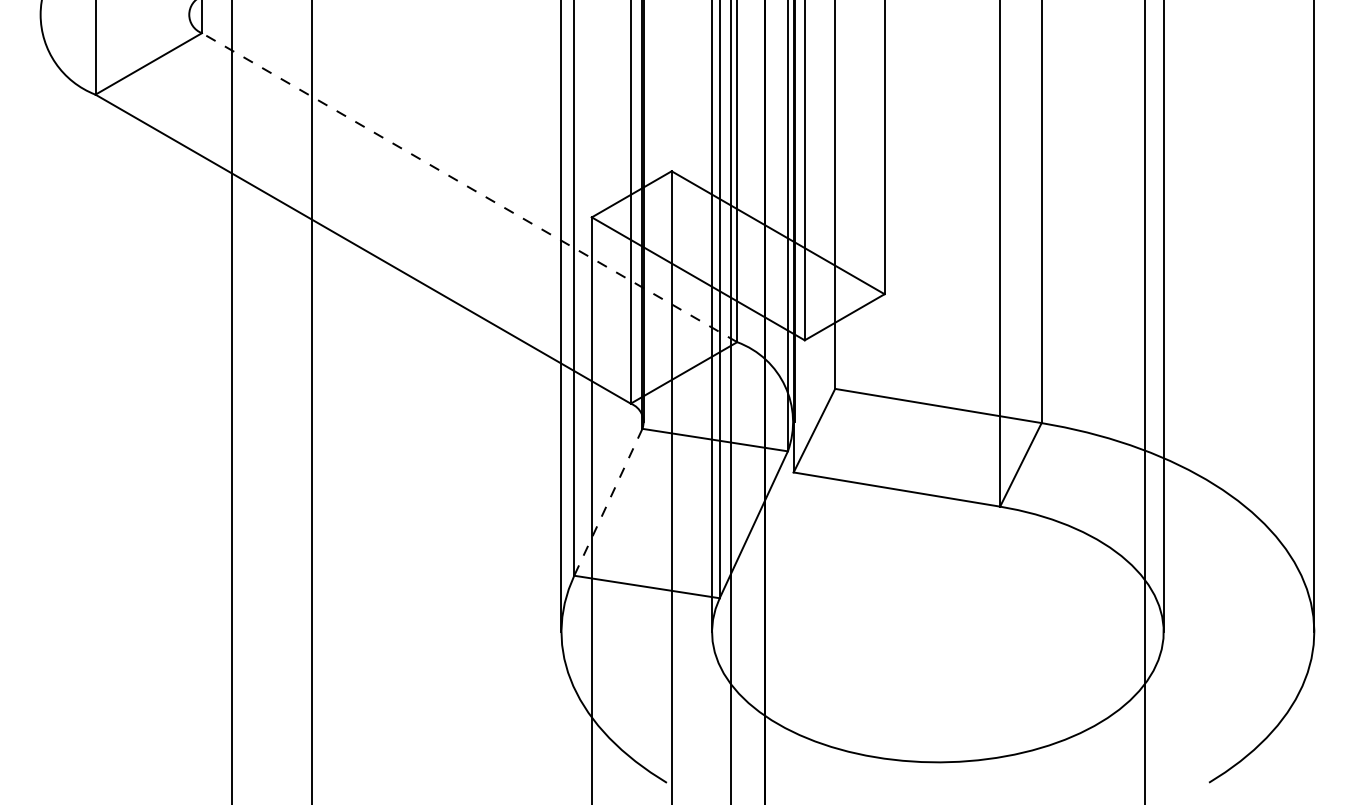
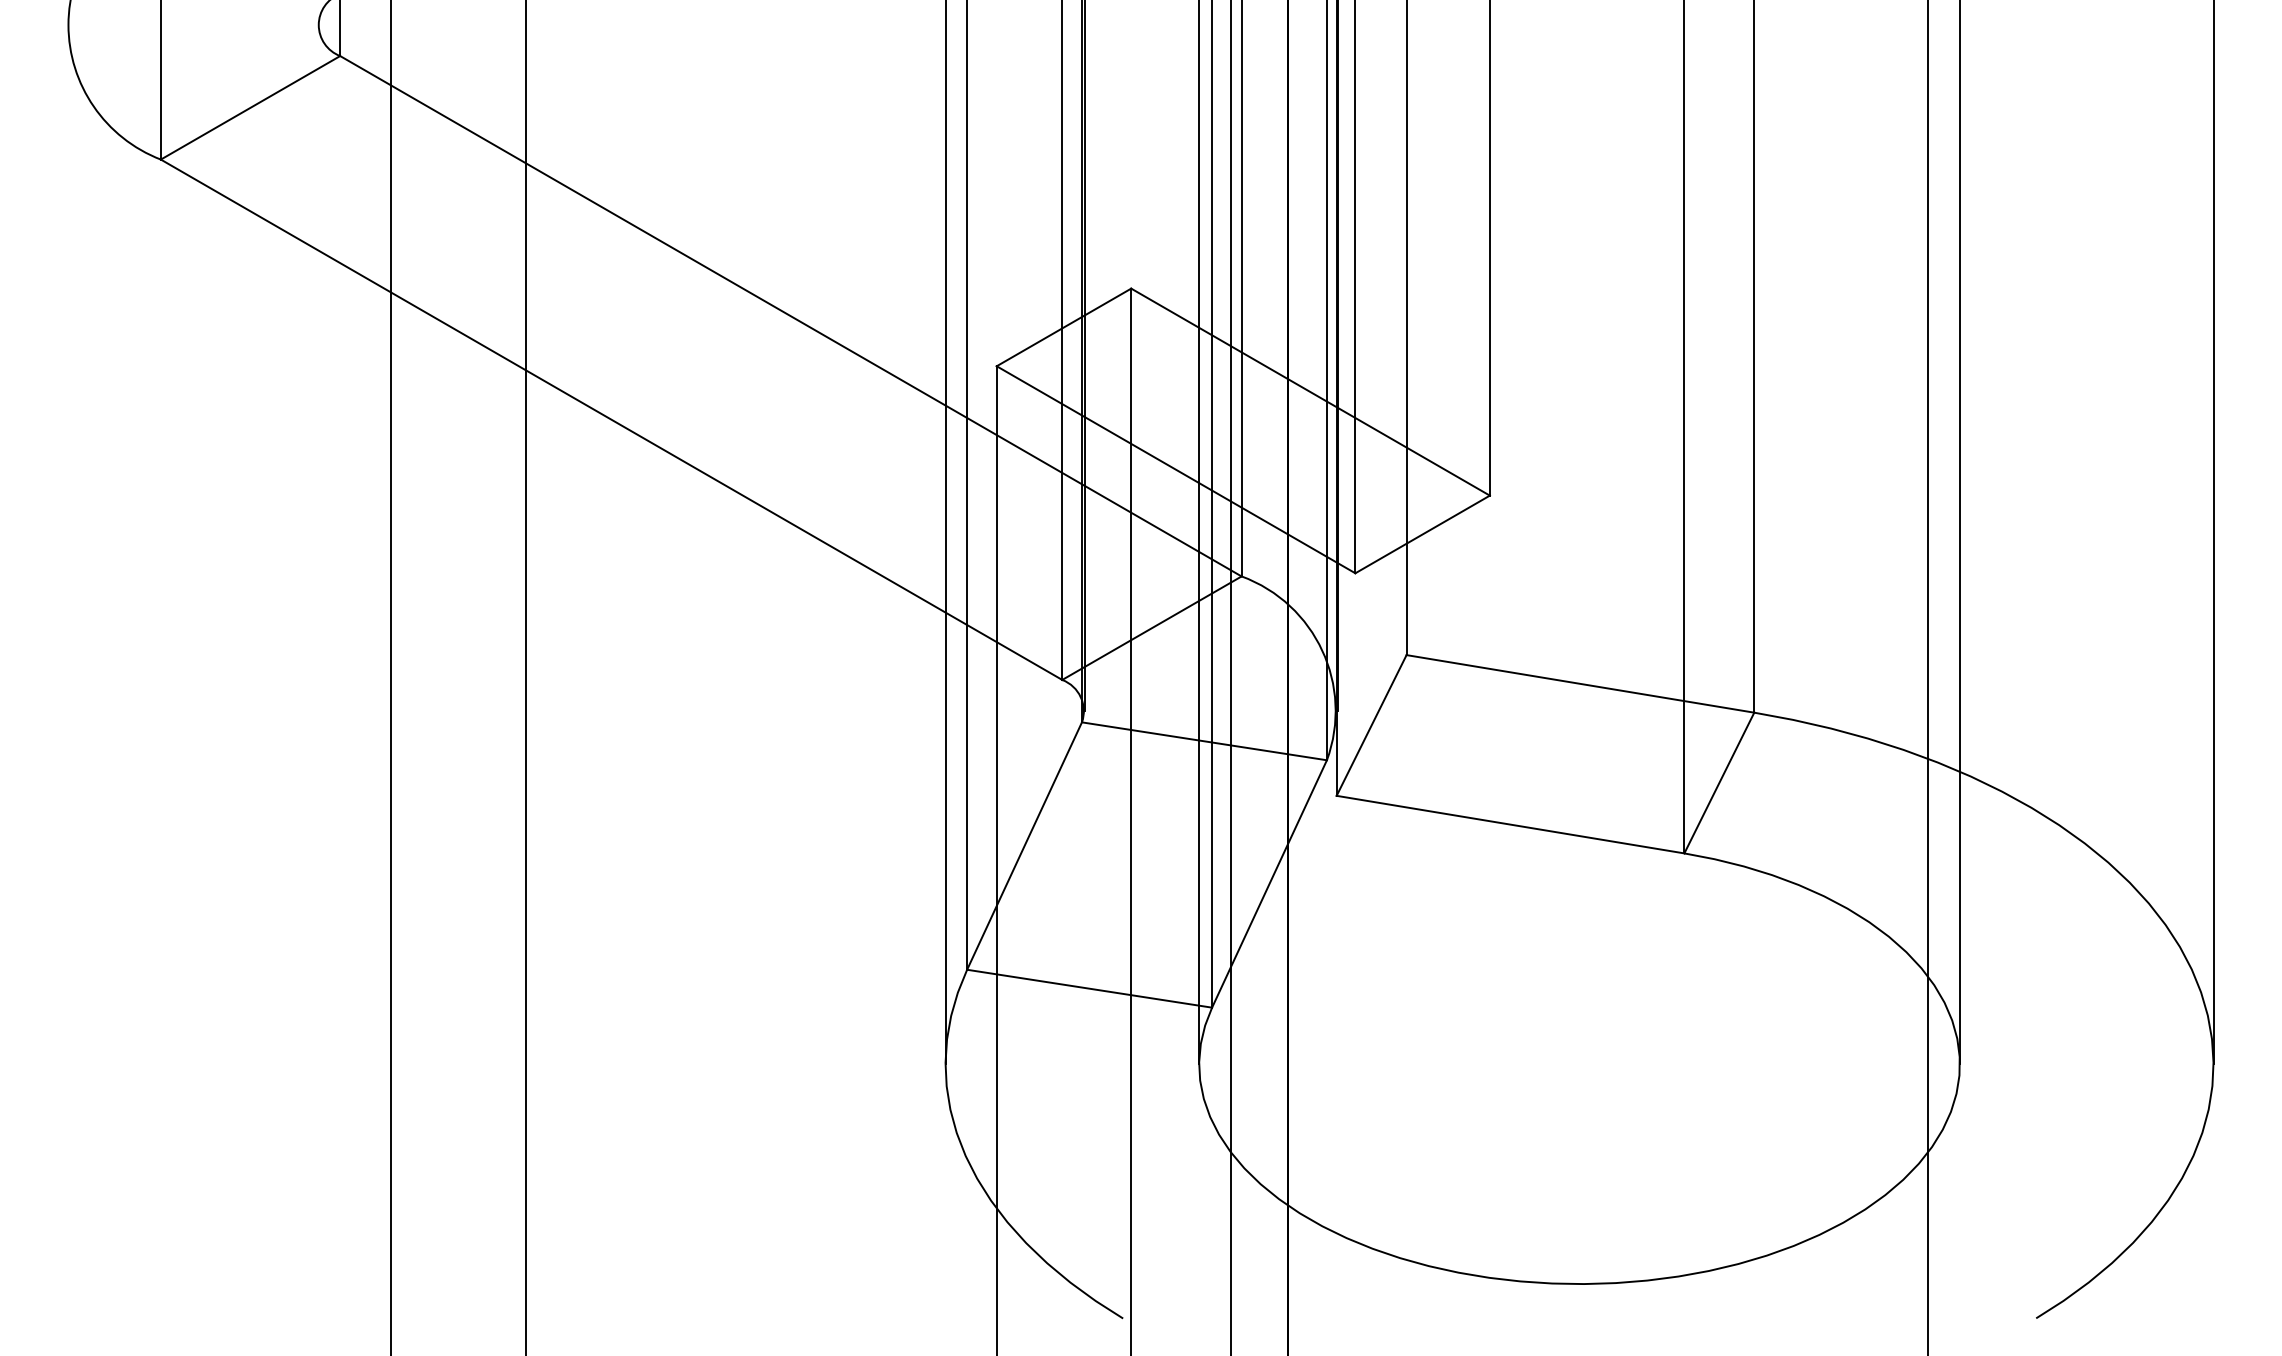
line: (469, 187) -> (790, 315), dashed -> solid
line: (608, 502) -> (1024, 846), dashed -> solid

